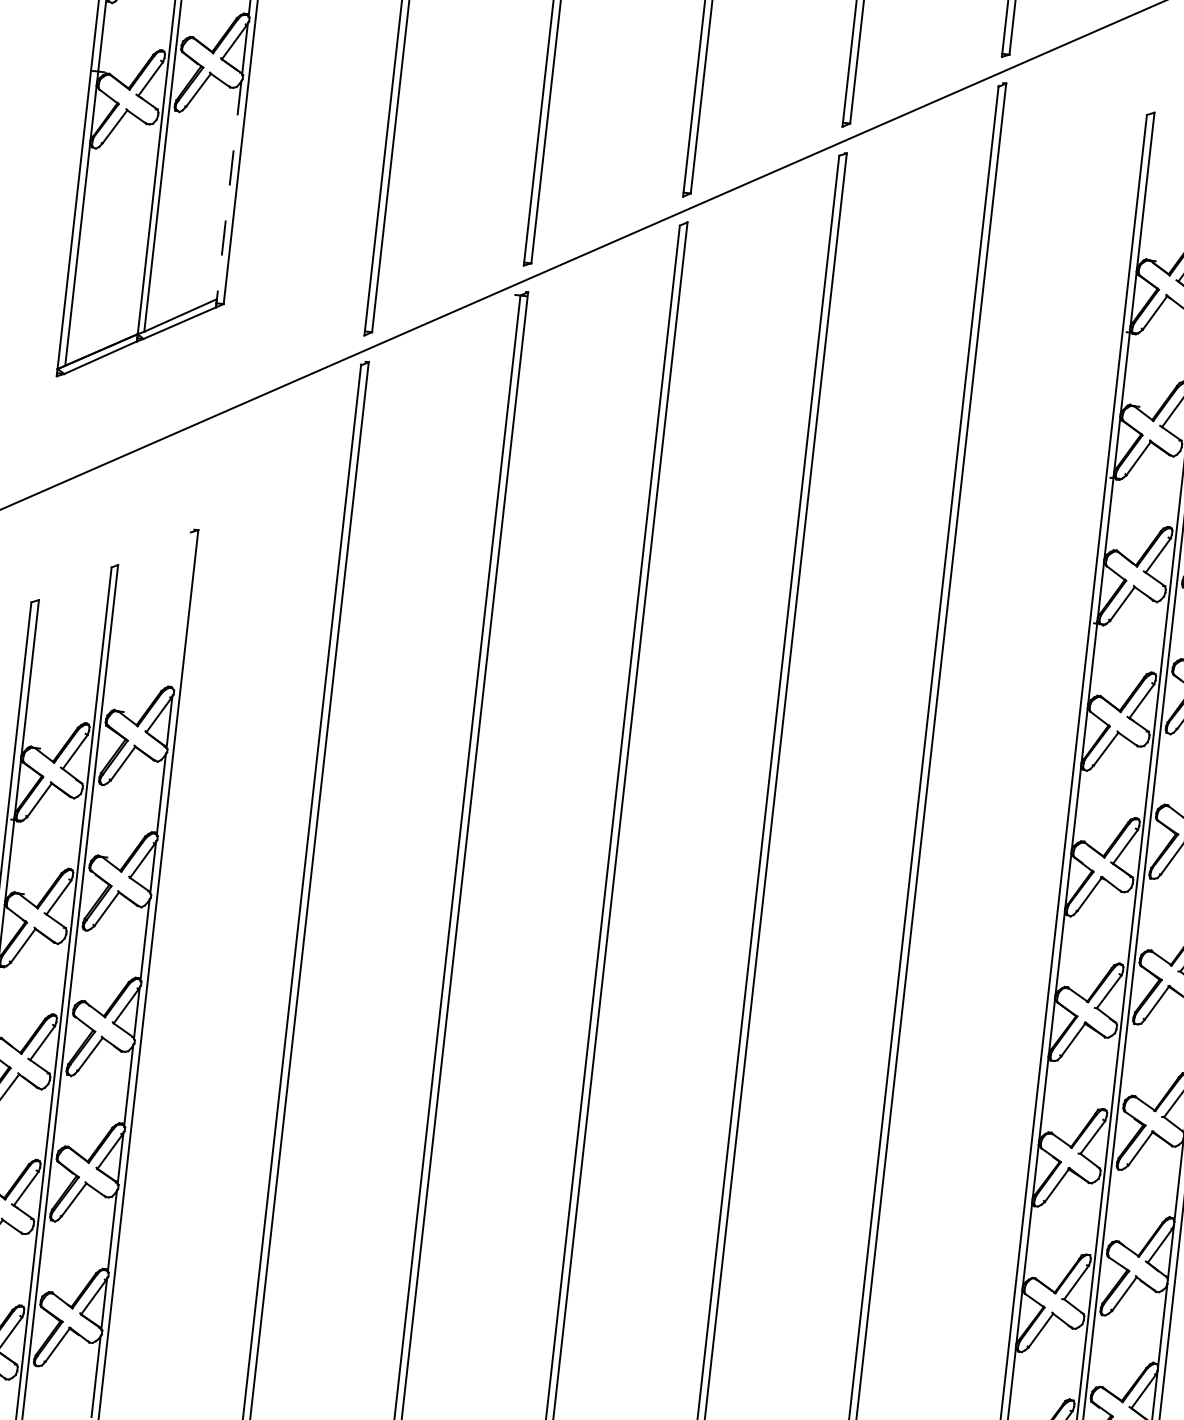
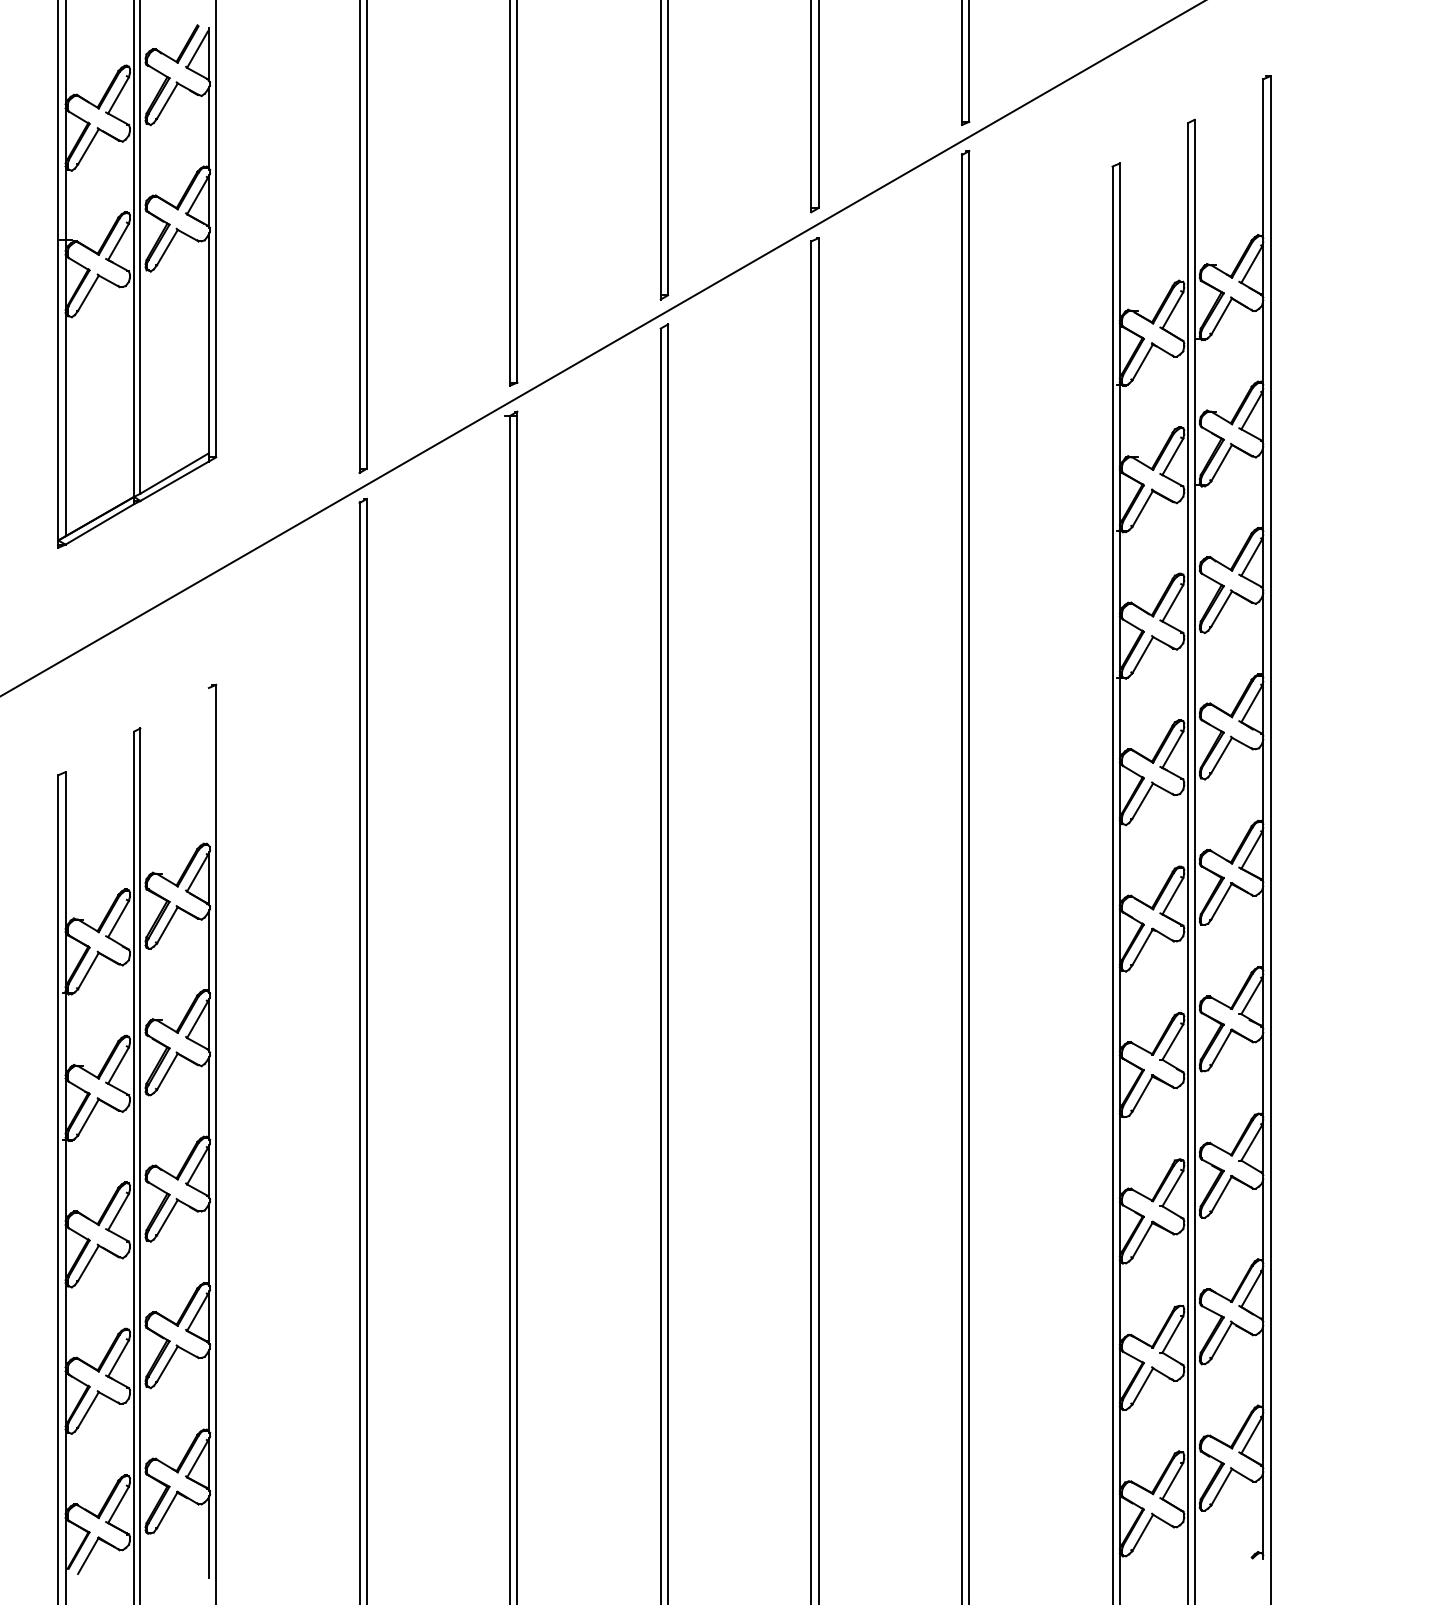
line: (228, 190) -> (208, 343), dashed -> solid

